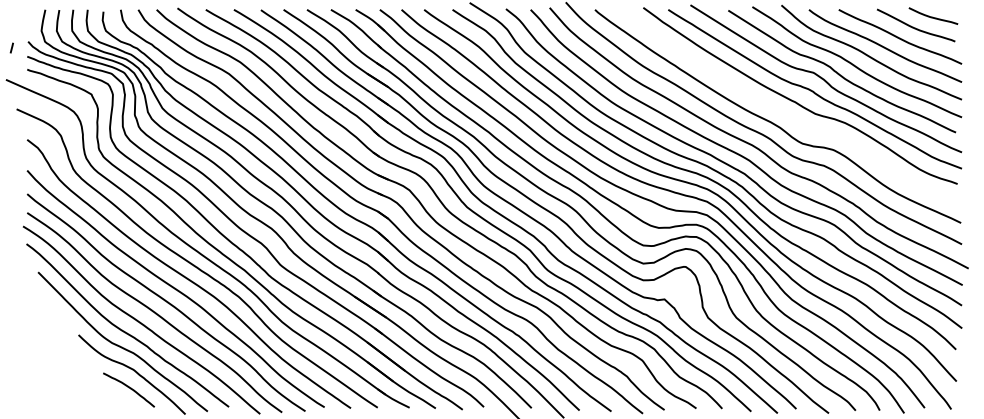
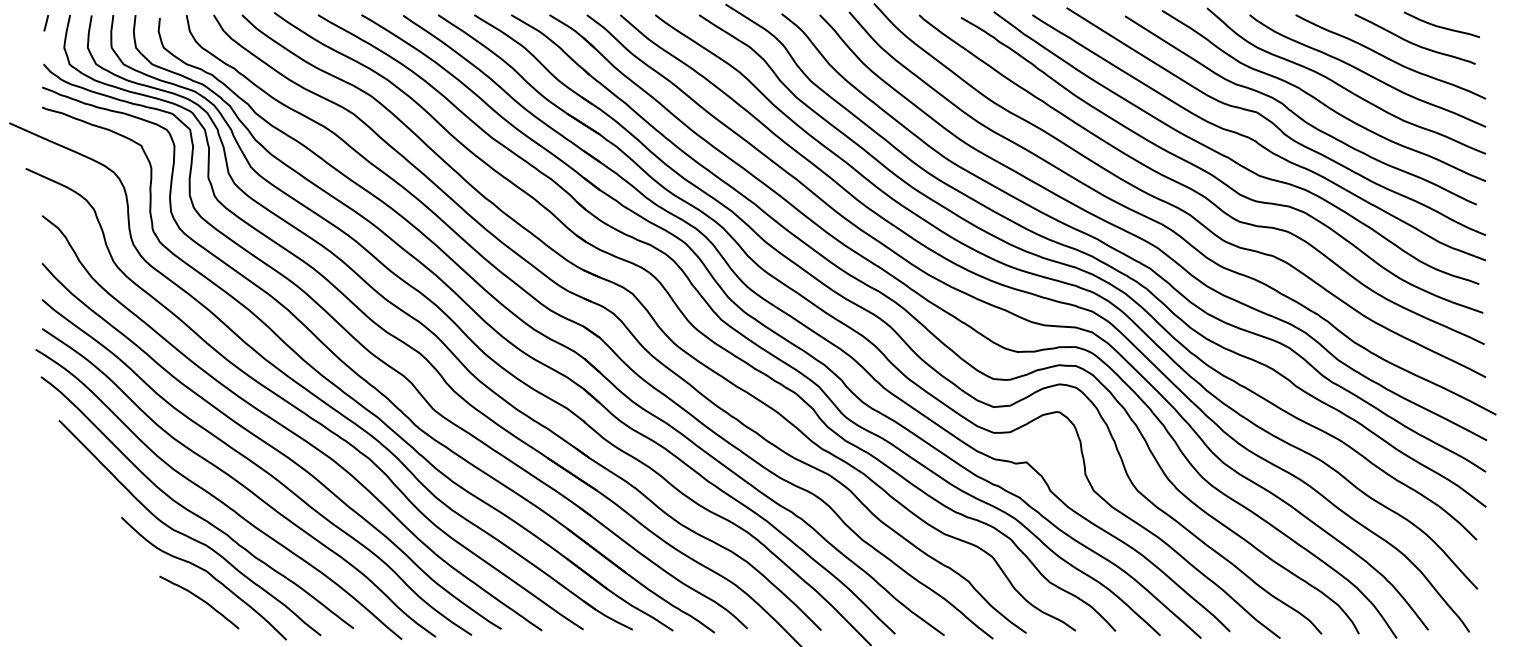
line: (11, 47) -> (45, 22), moved
curve: (785, 112) -> (1213, 173), added

